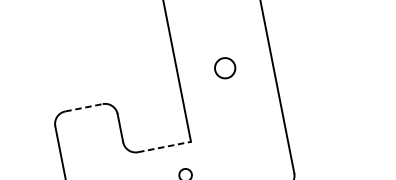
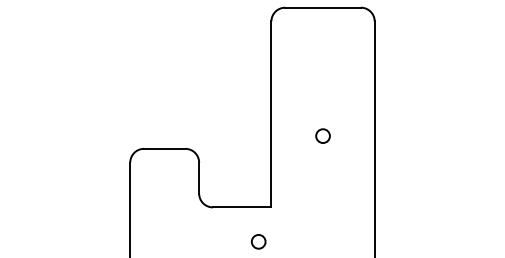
circle: (224, 67) -> (322, 135), size x0.62
line: (83, 107) -> (164, 148), dashed -> solid
line: (164, 147) -> (242, 207), dashed -> solid

